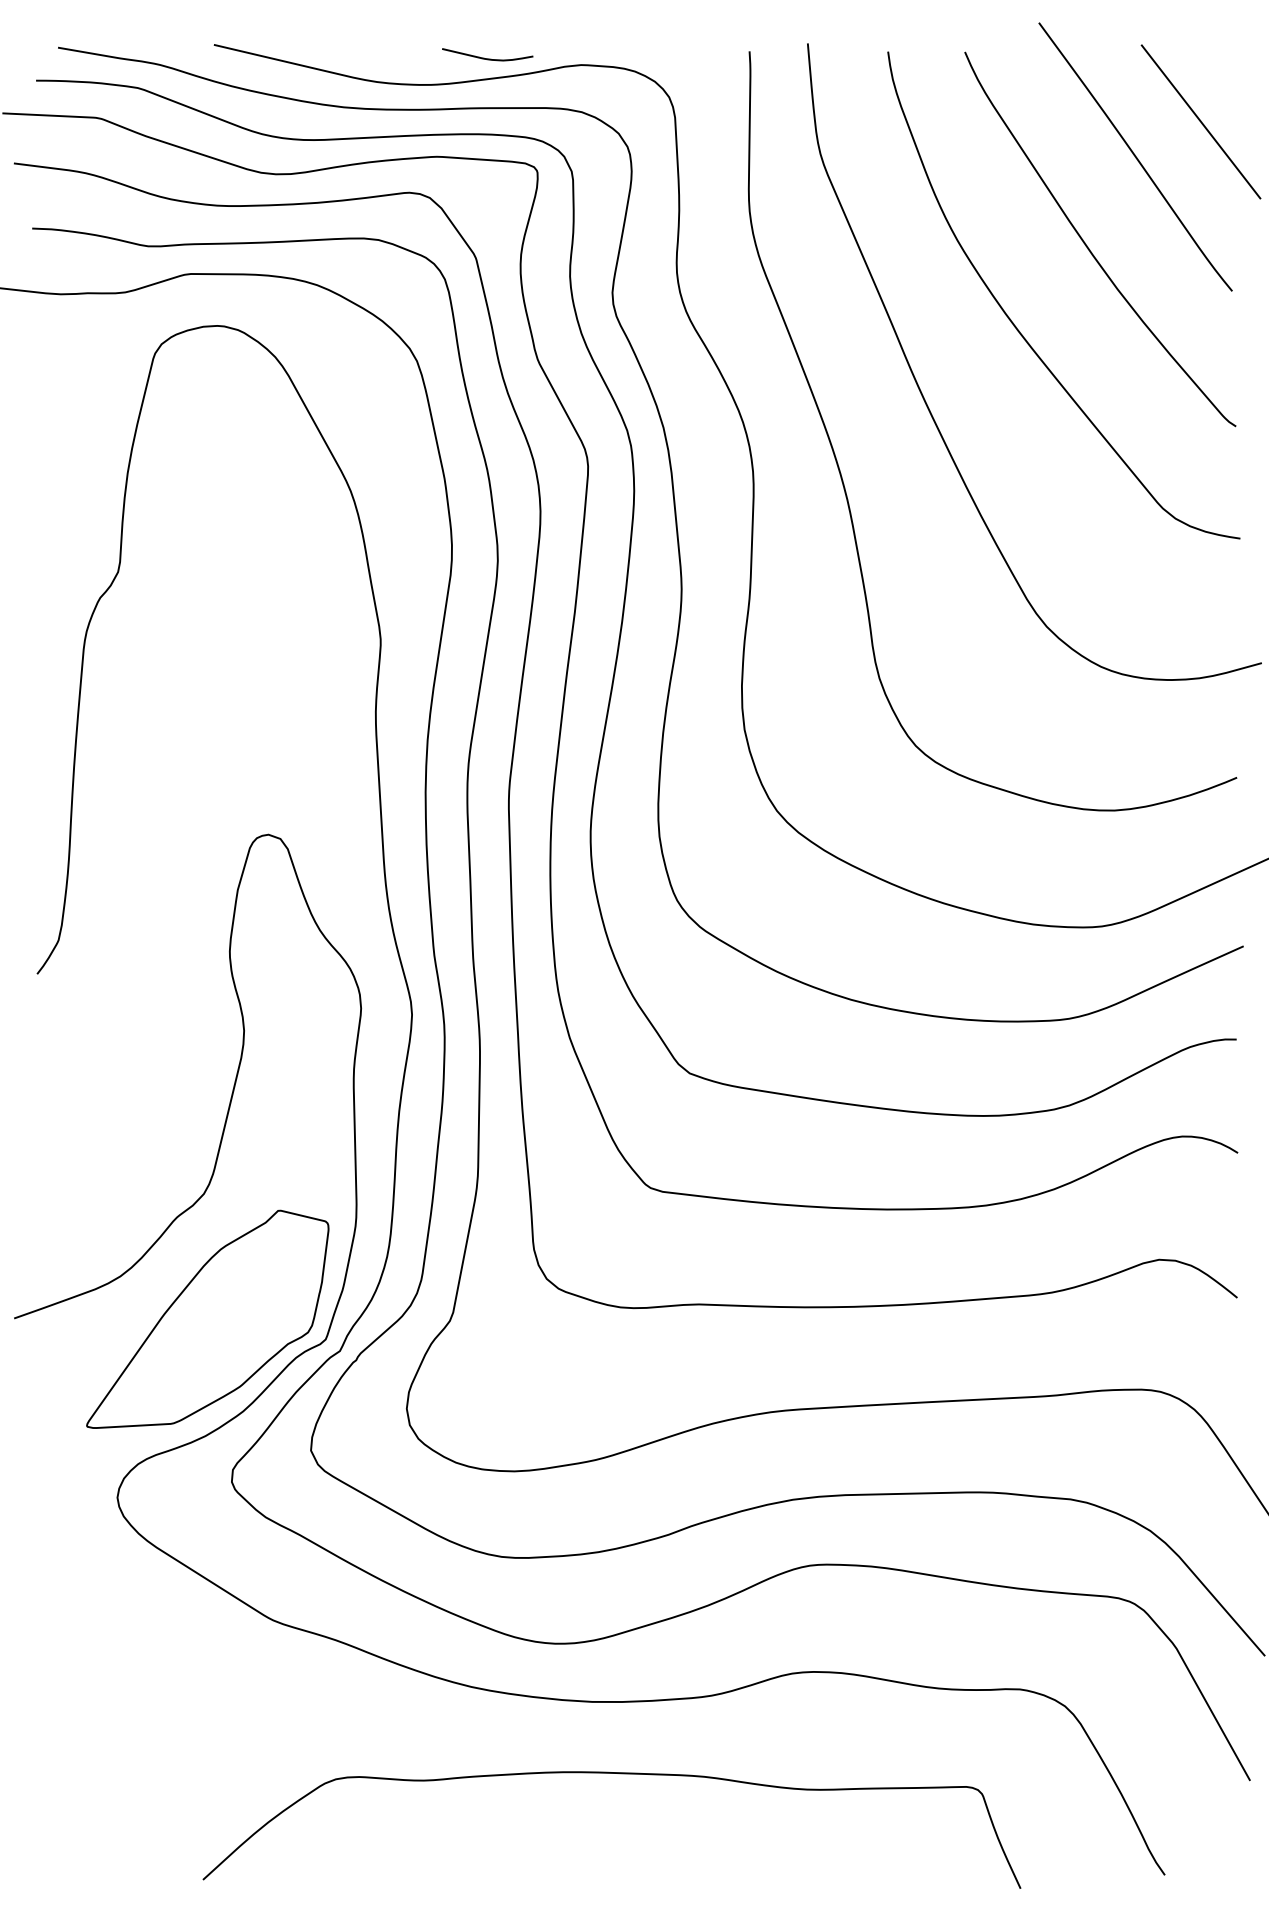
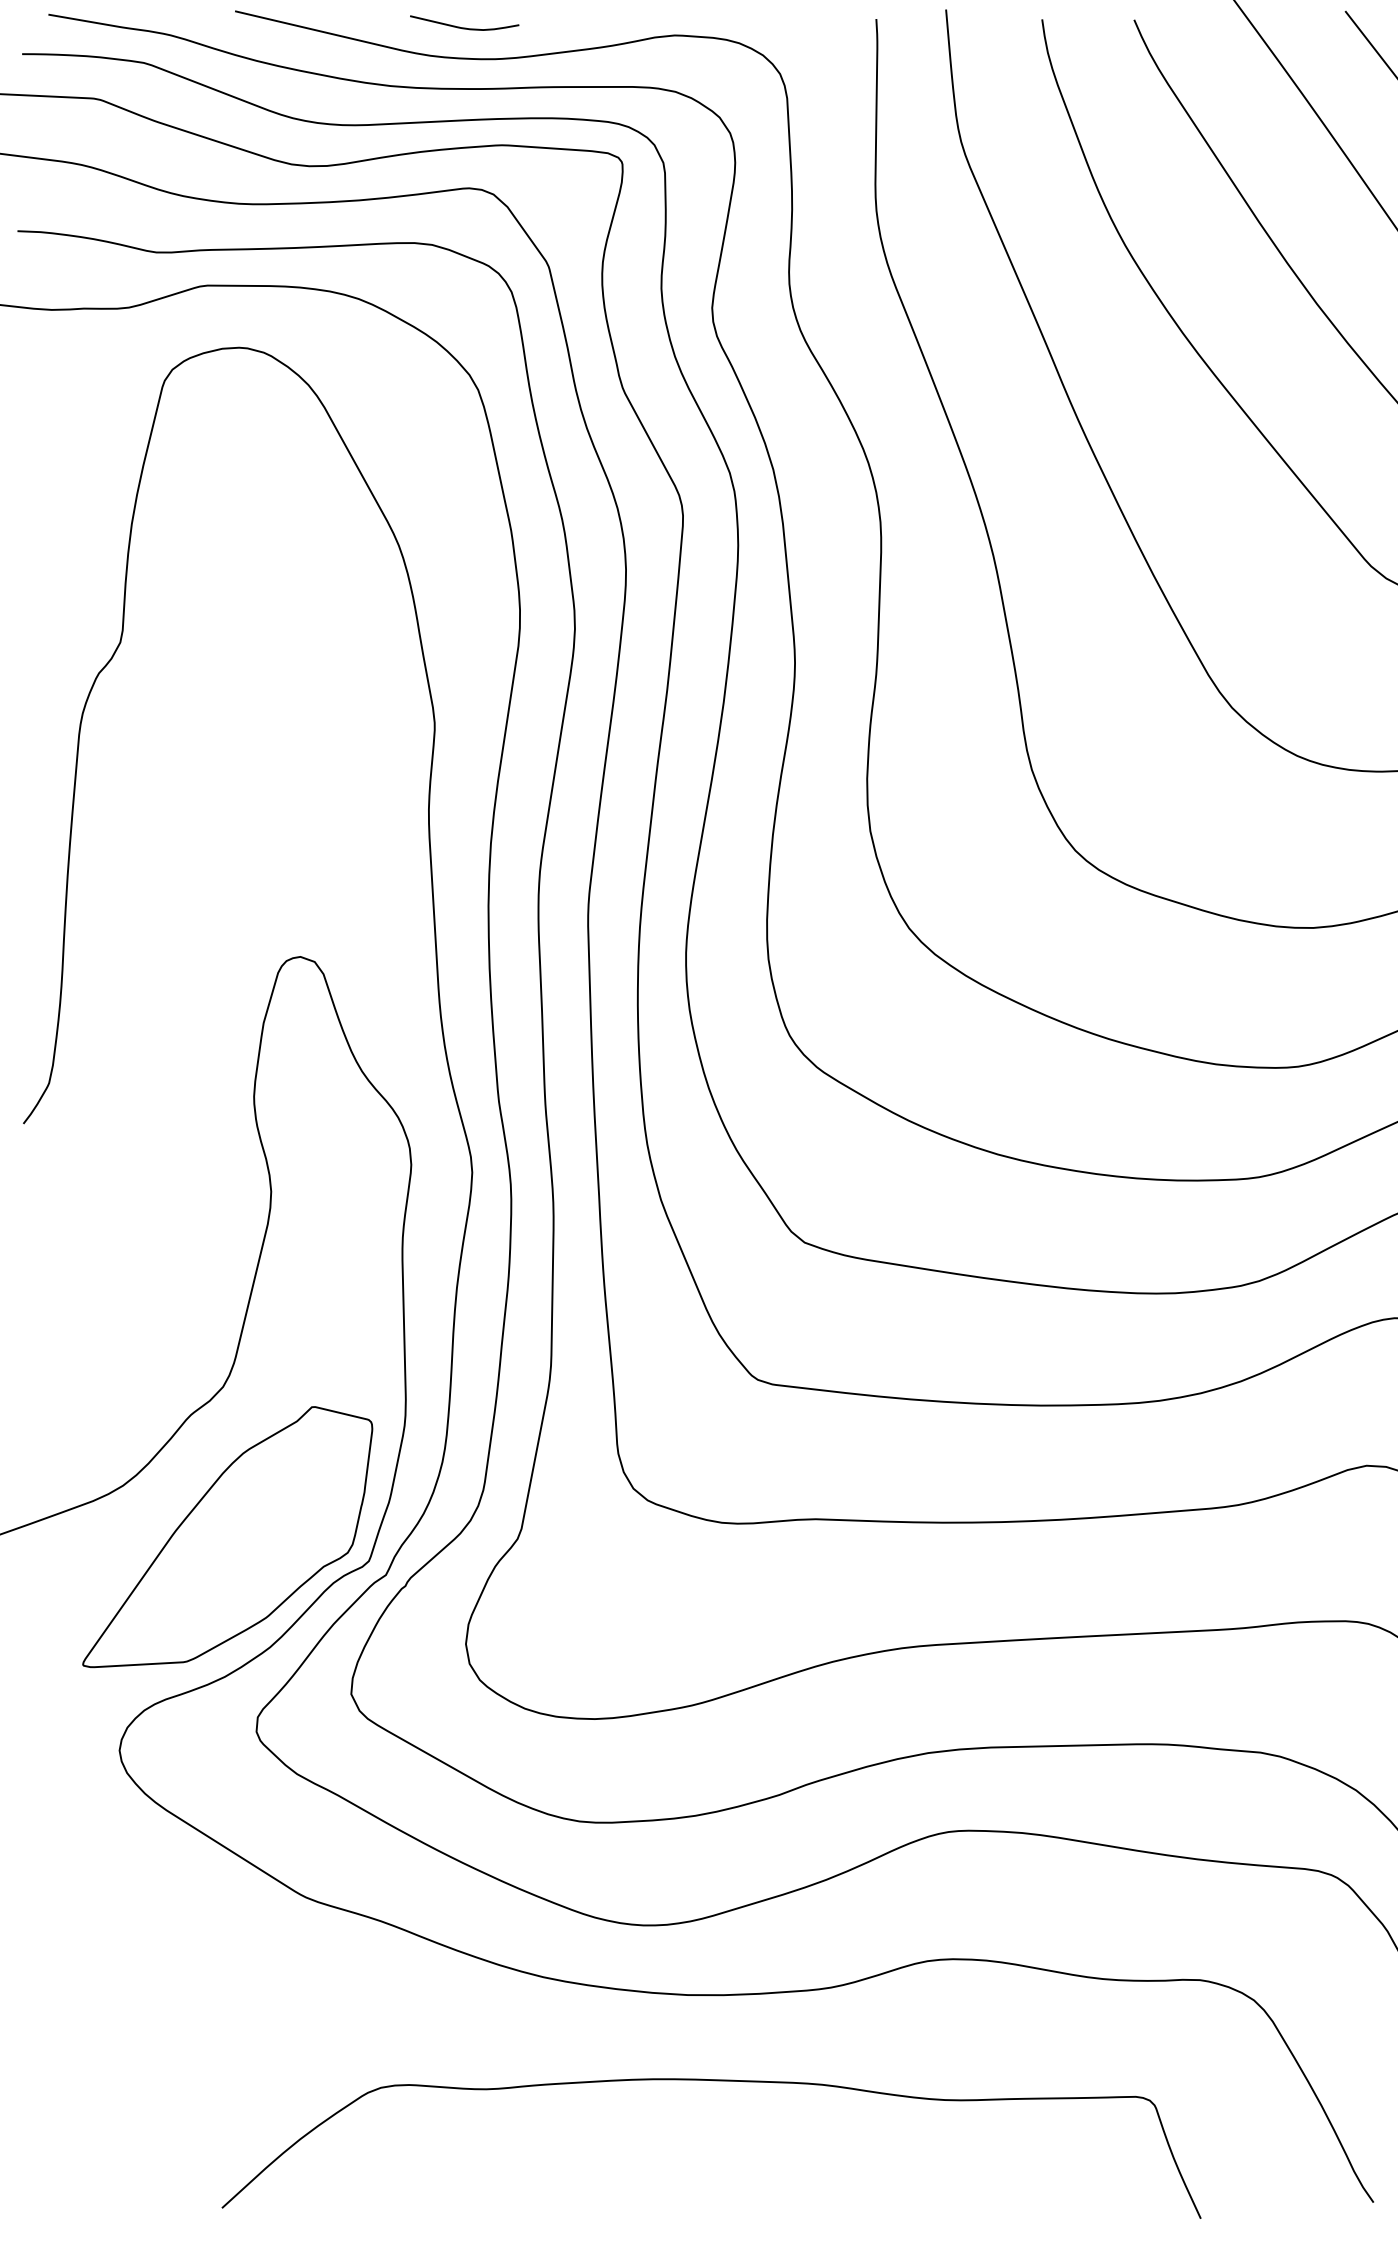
curve: (487, 58) -> (464, 27), moved

